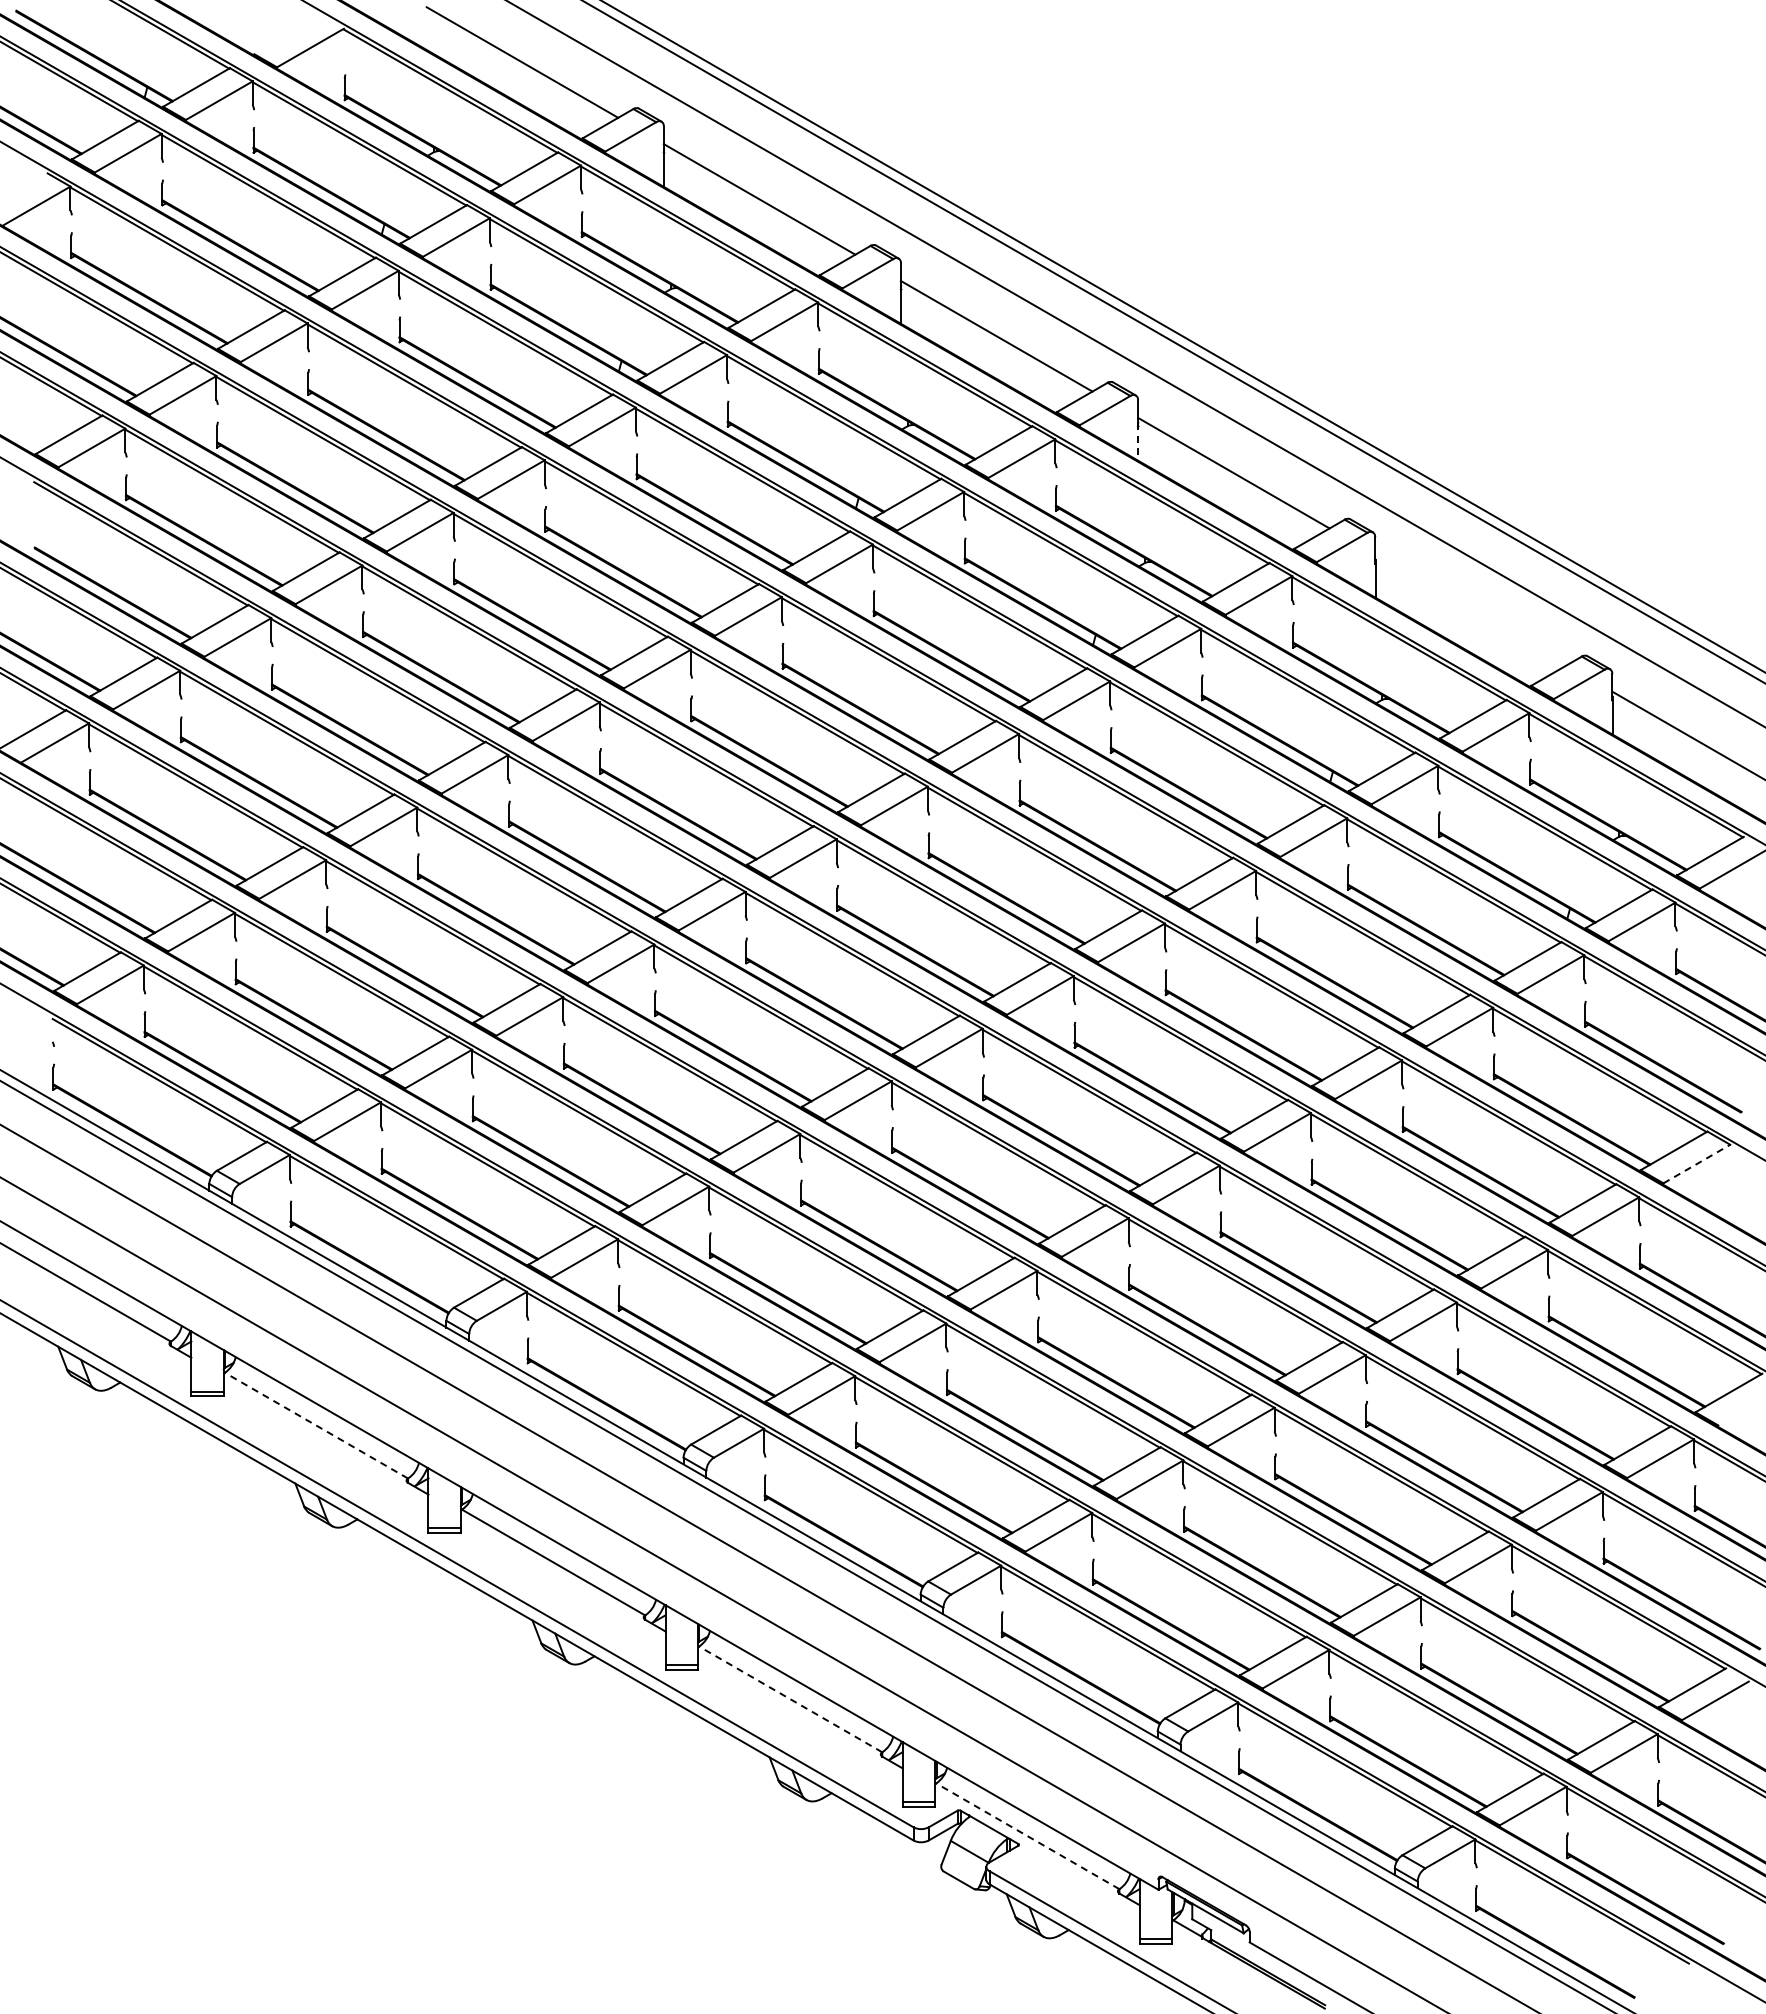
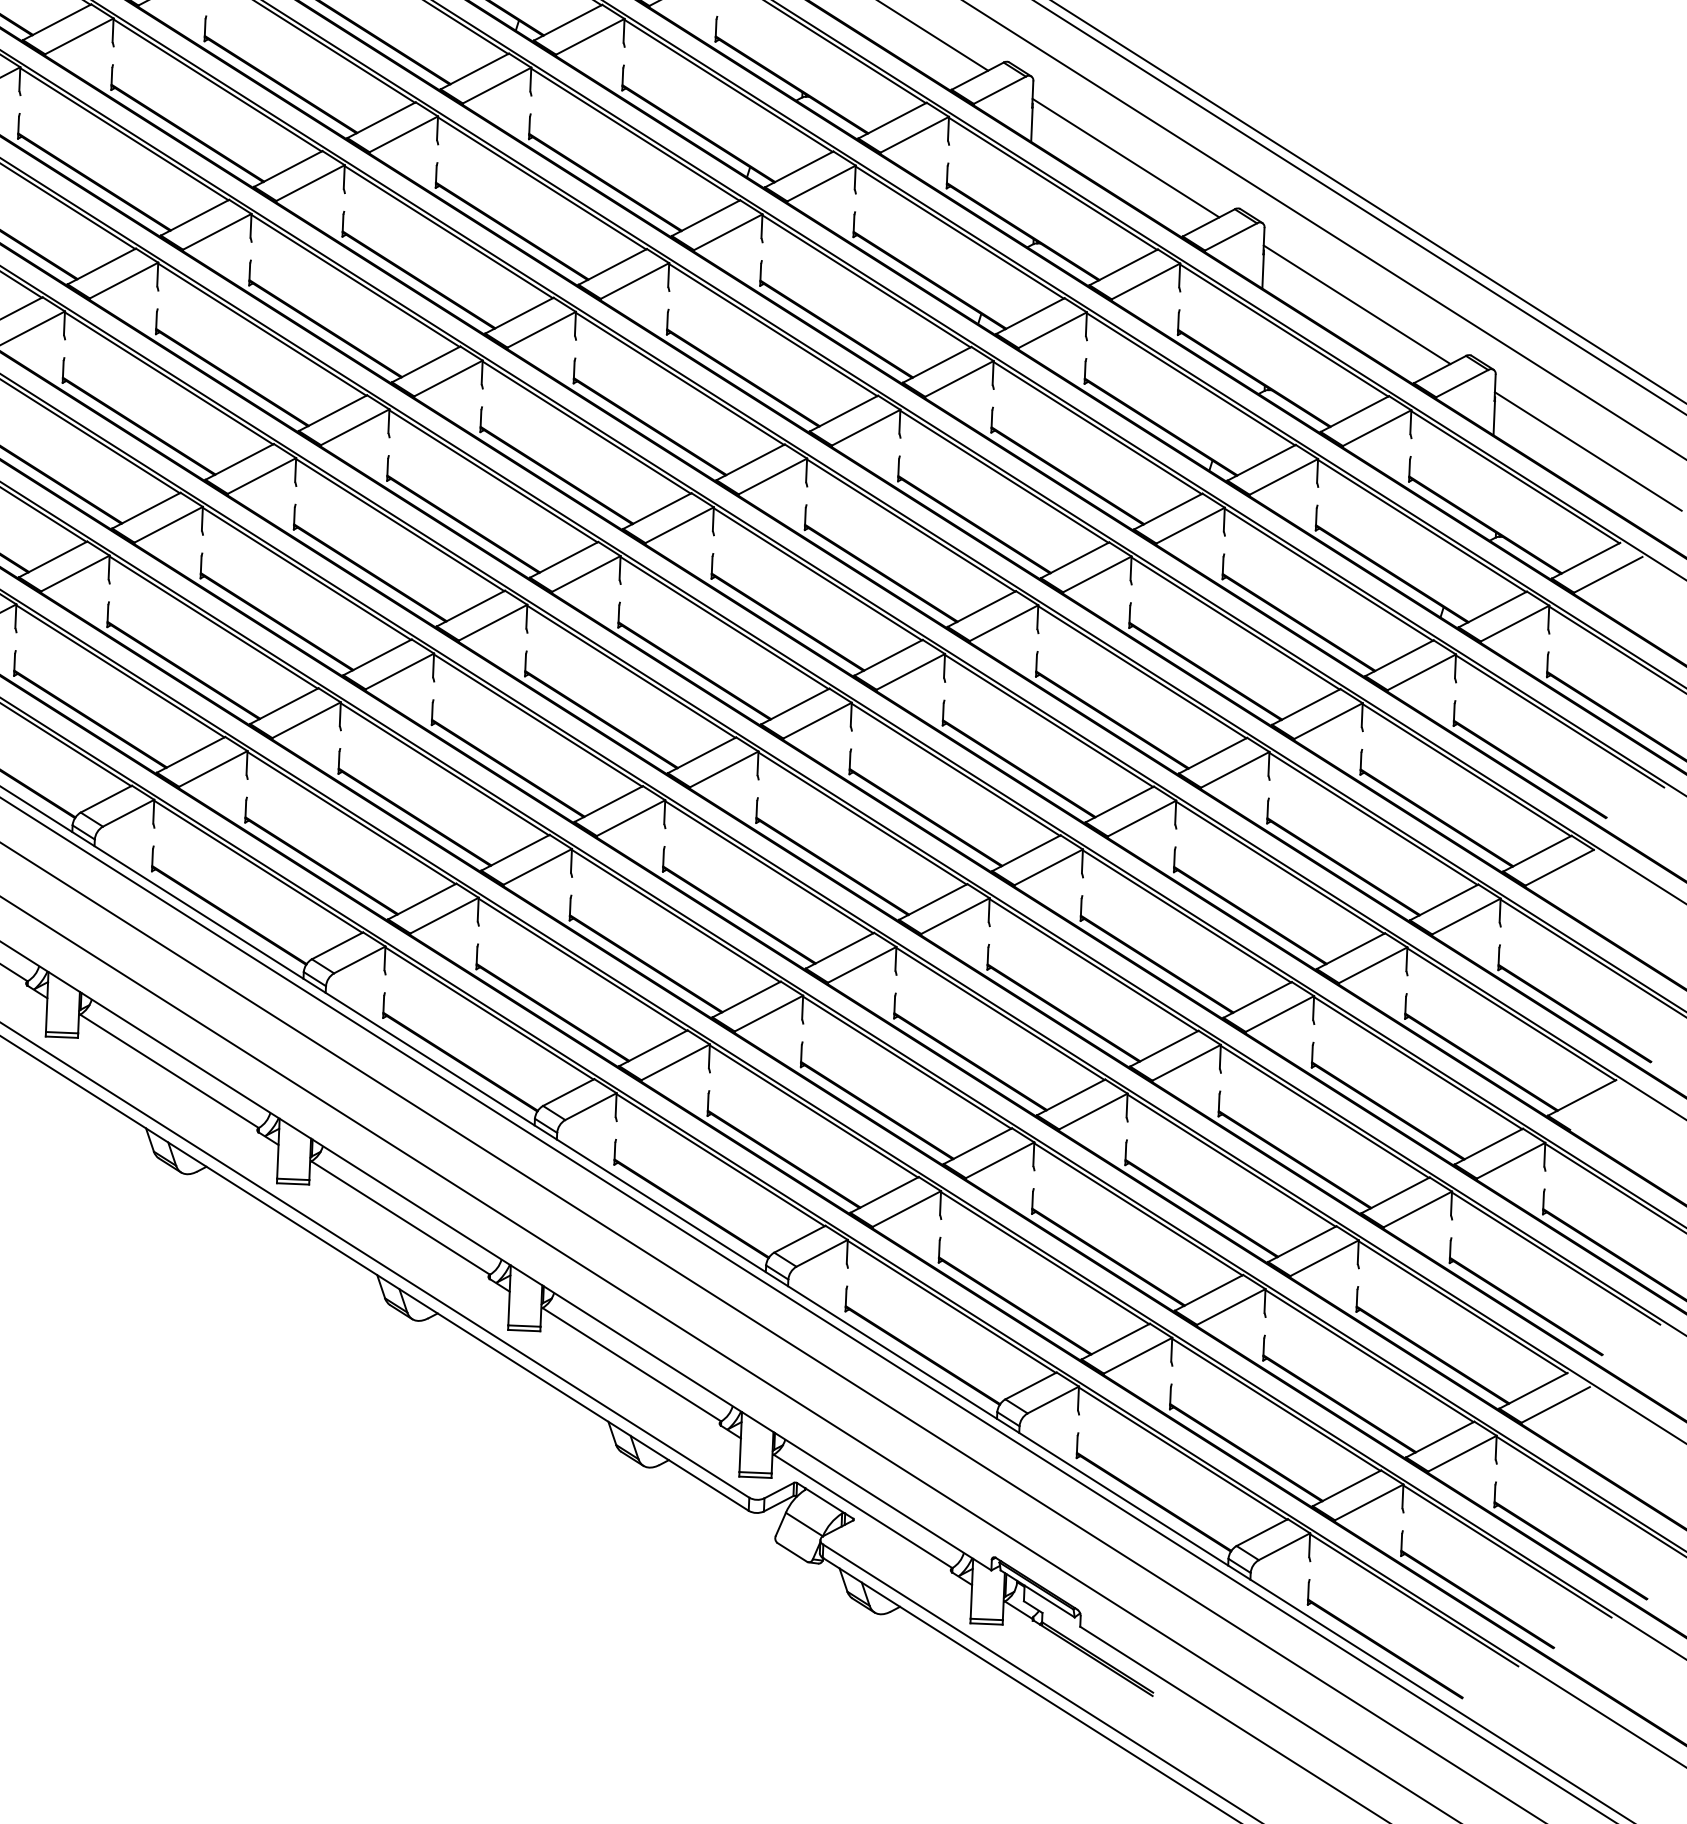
line: (1138, 442) -> (1032, 123), dashed -> solid
line: (1470, 609) -> (1356, 304), added
line: (1696, 1164) -> (1559, 868), dashed -> solid
line: (316, 1425) -> (169, 1071), dashed -> solid
line: (790, 1699) -> (631, 1364), dashed -> solid
line: (1027, 1836) -> (862, 1511), dashed -> solid

